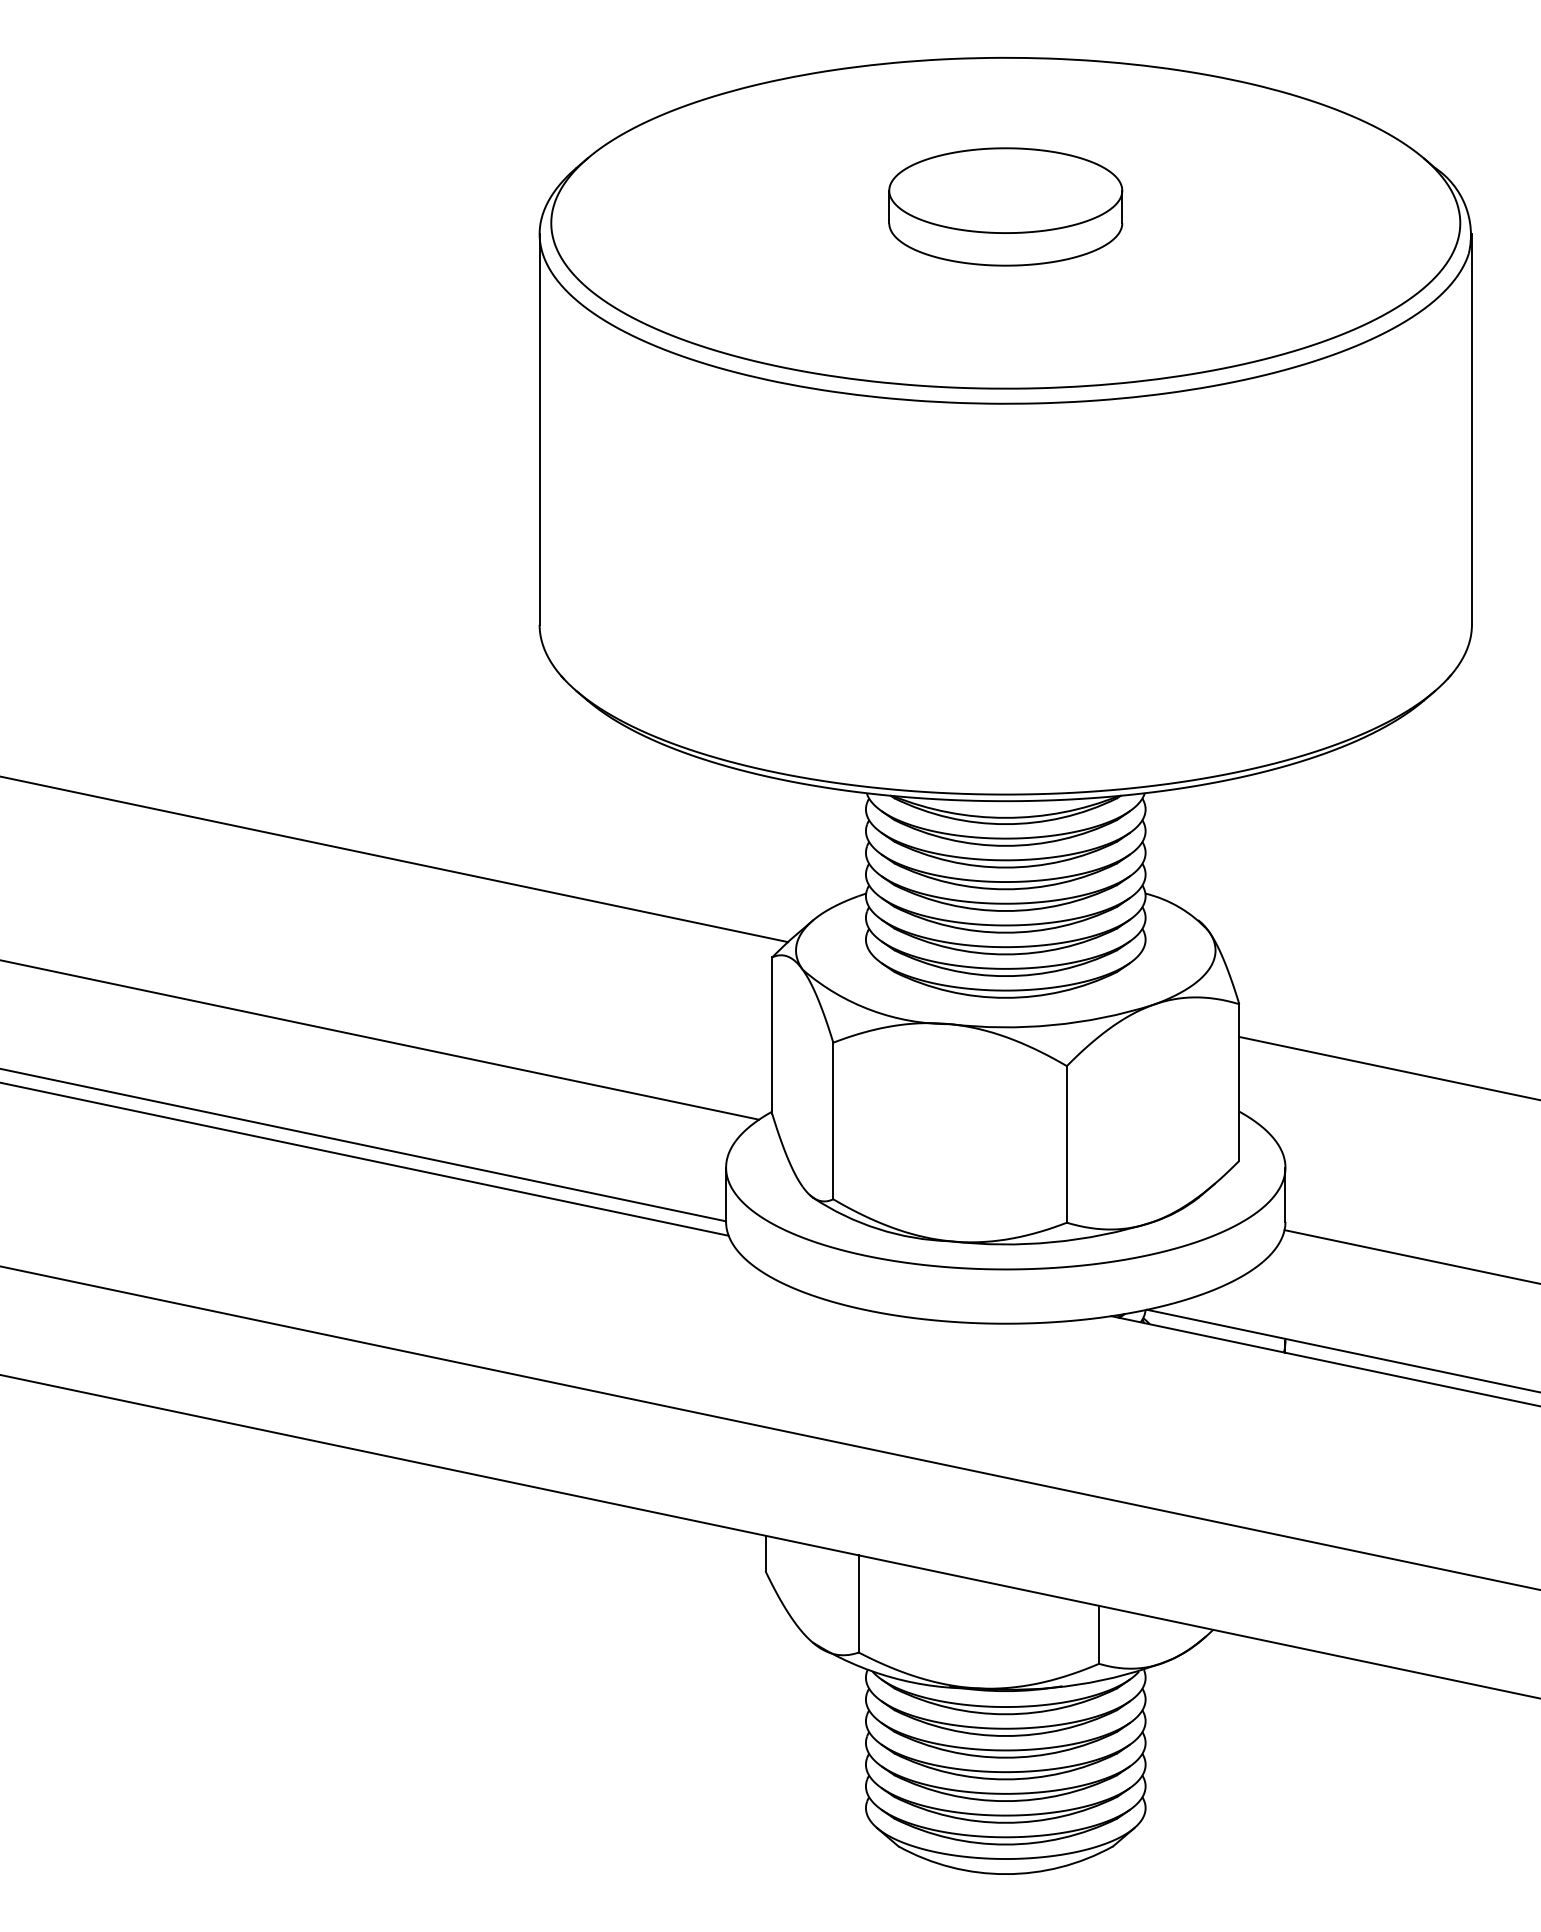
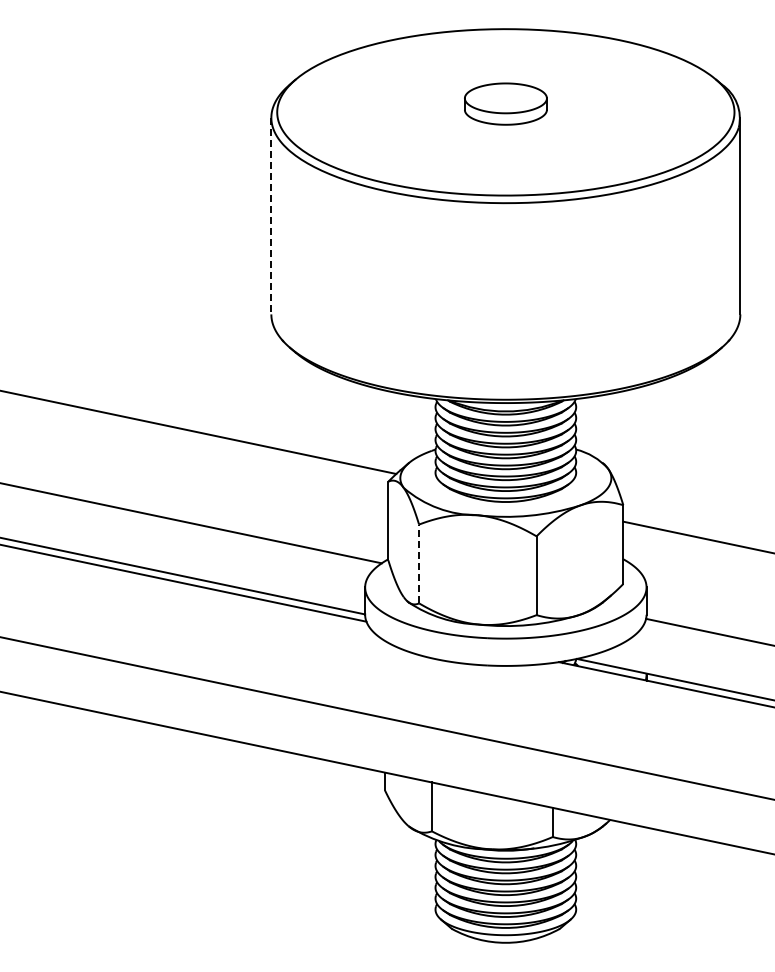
part: (1005, 205) -> (505, 103), size x0.7
line: (539, 430) -> (271, 216), solid -> dashed
line: (834, 1120) -> (419, 563), solid -> dashed

